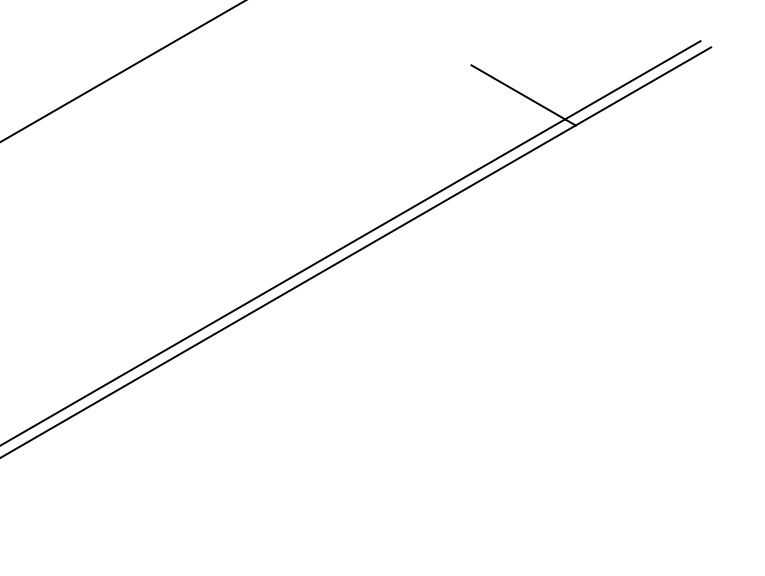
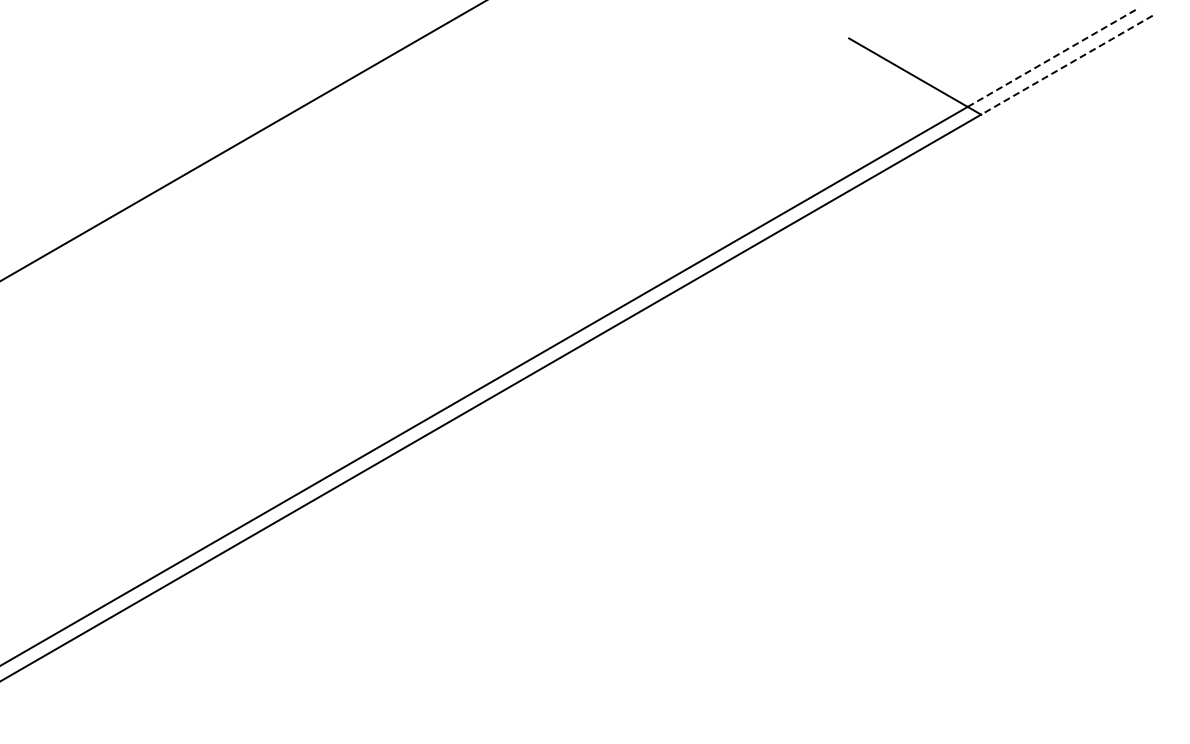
line: (632, 80) -> (1053, 57), solid -> dashed
line: (643, 86) -> (1066, 65), solid -> dashed

